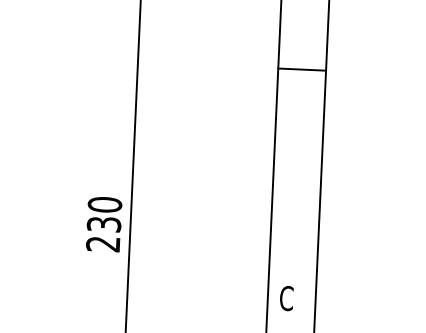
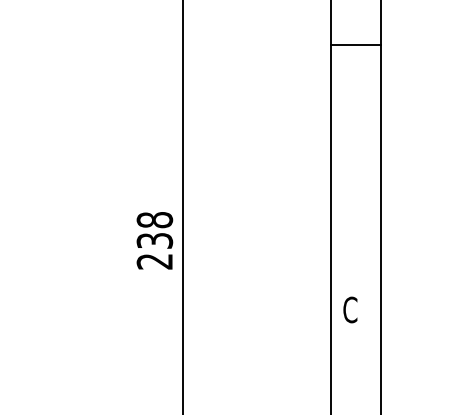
line: (301, 69) -> (355, 45), moved
text: (104, 205) -> (154, 220), 230 -> 238

